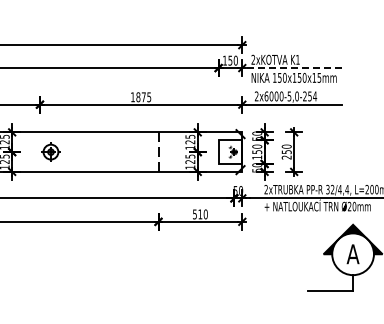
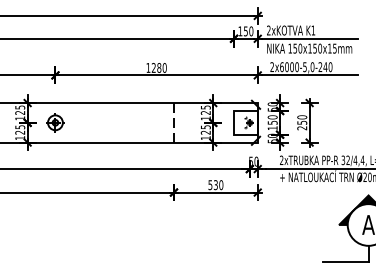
line: (293, 68) -> (308, 39), dashed -> solid
text: (312, 96) -> (327, 67), 2x6000-5,0-254 -> 2x6000-5,0-240
text: (143, 97) -> (158, 68), 1875 -> 1280
part: (50, 151) -> (54, 122), moved
text: (200, 214) -> (215, 185), 510 -> 530

